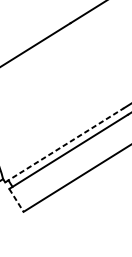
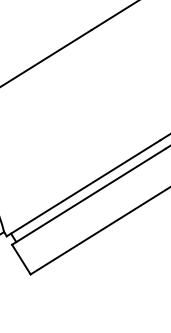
line: (64, 145) -> (83, 188), dashed -> solid
line: (16, 200) -> (21, 259), dashed -> solid

